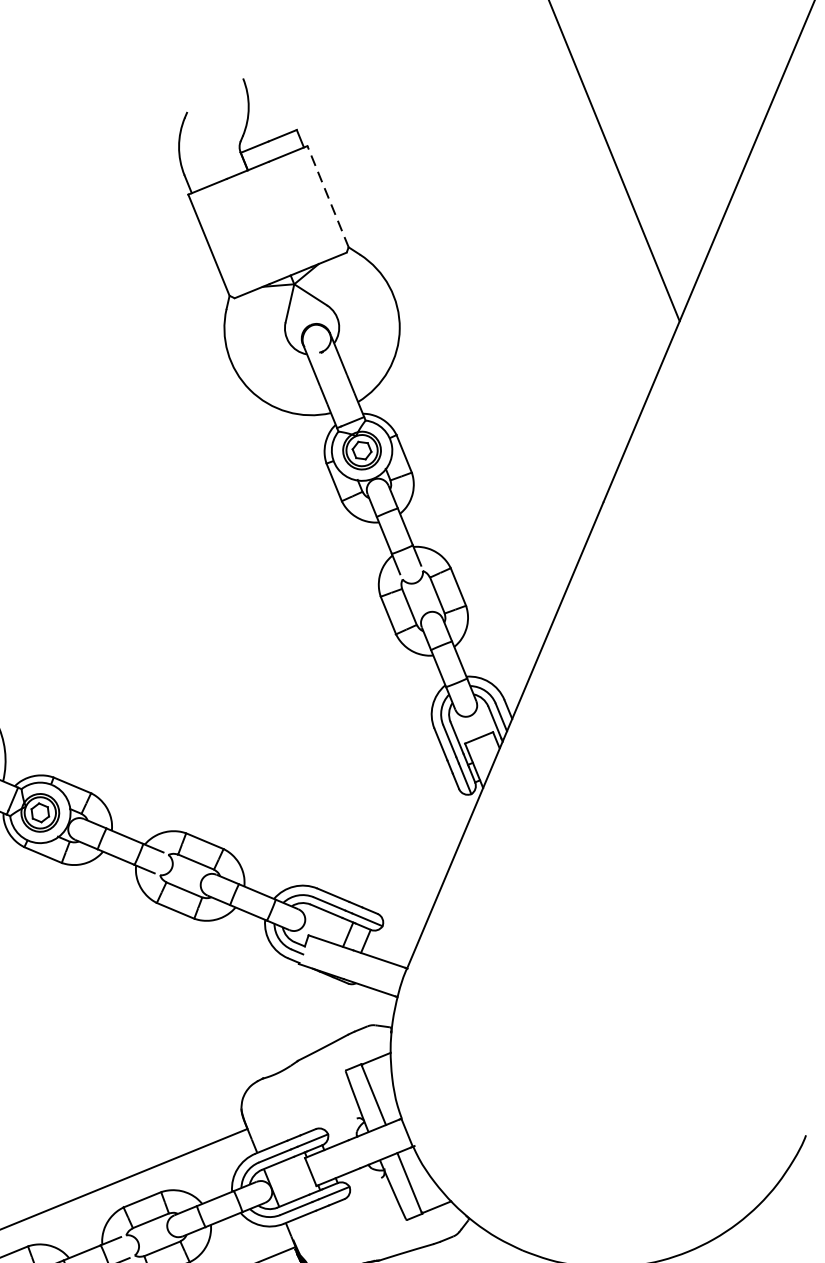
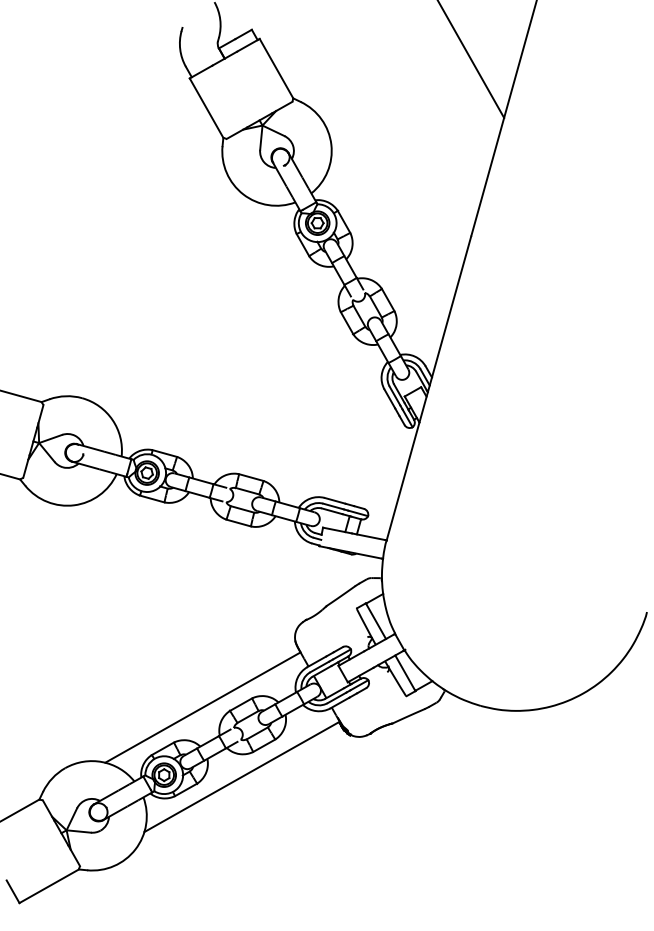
line: (328, 196) -> (276, 68), dashed -> solid

